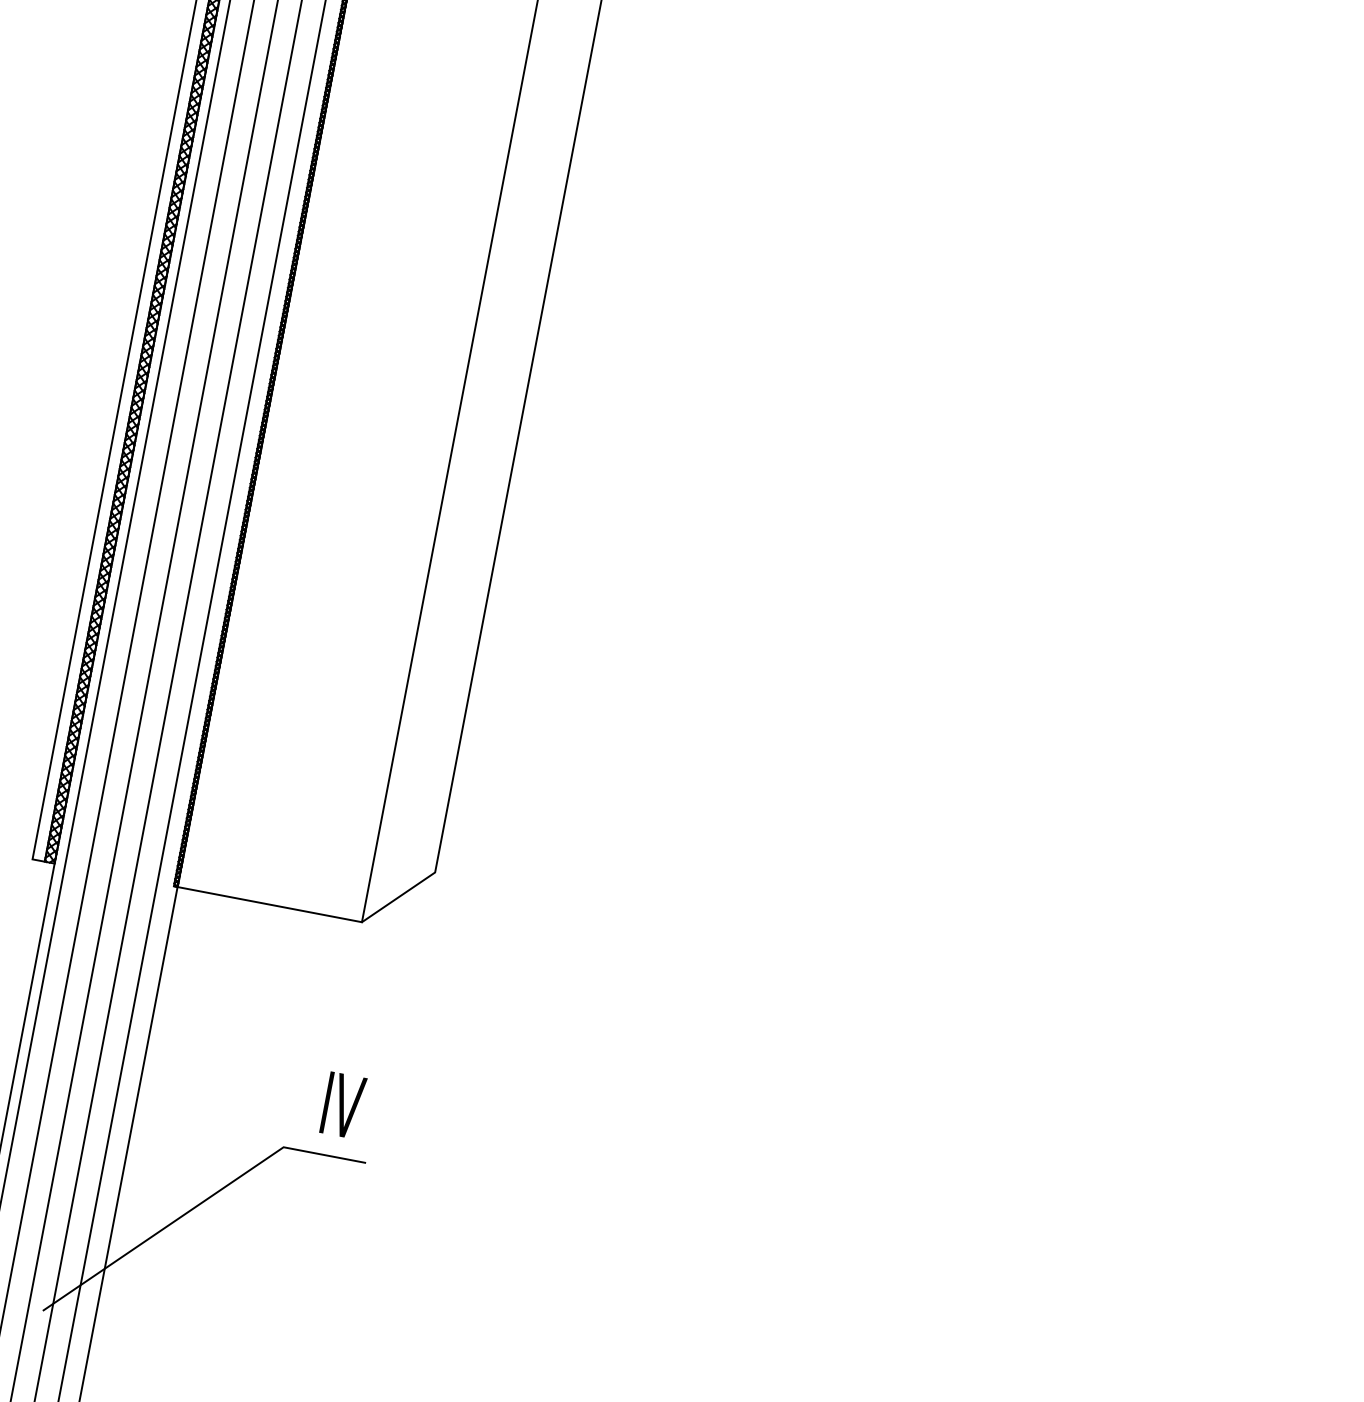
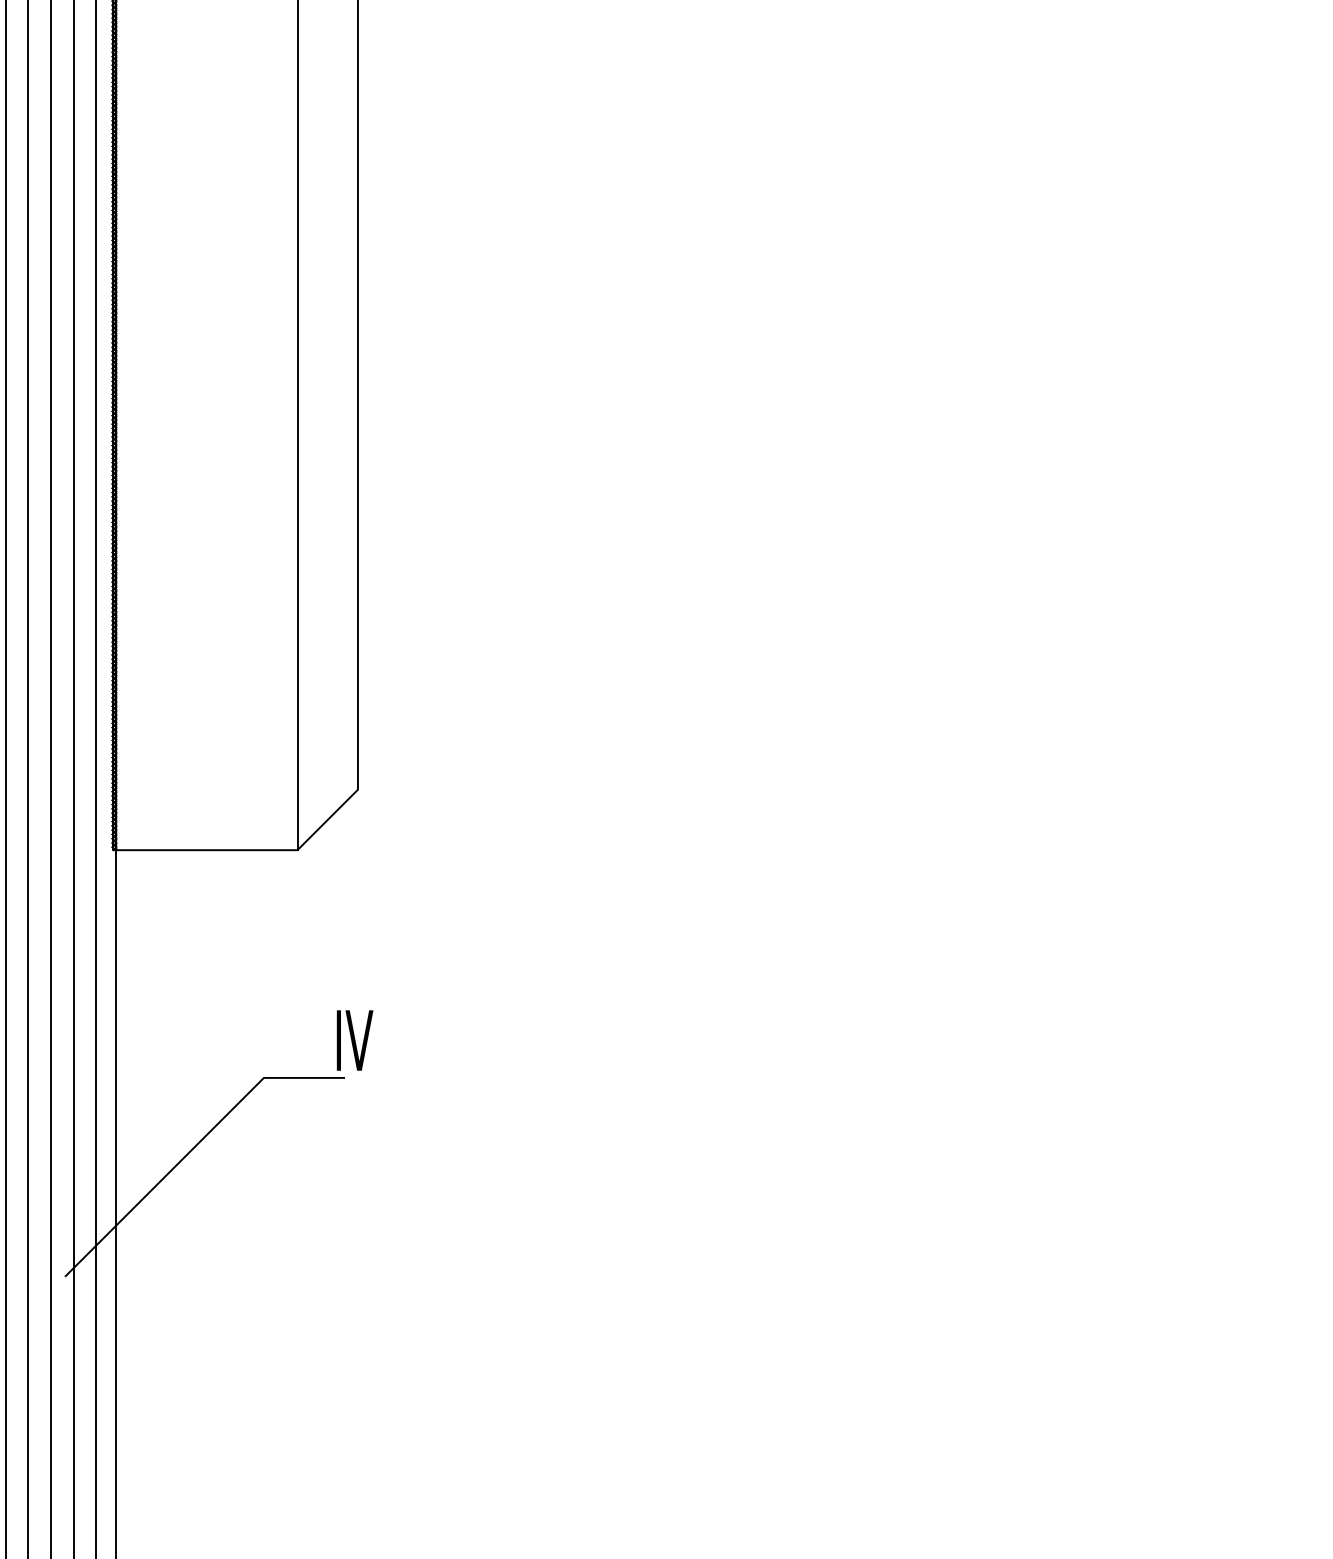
text: (342, 1105) -> (354, 1040), moved

